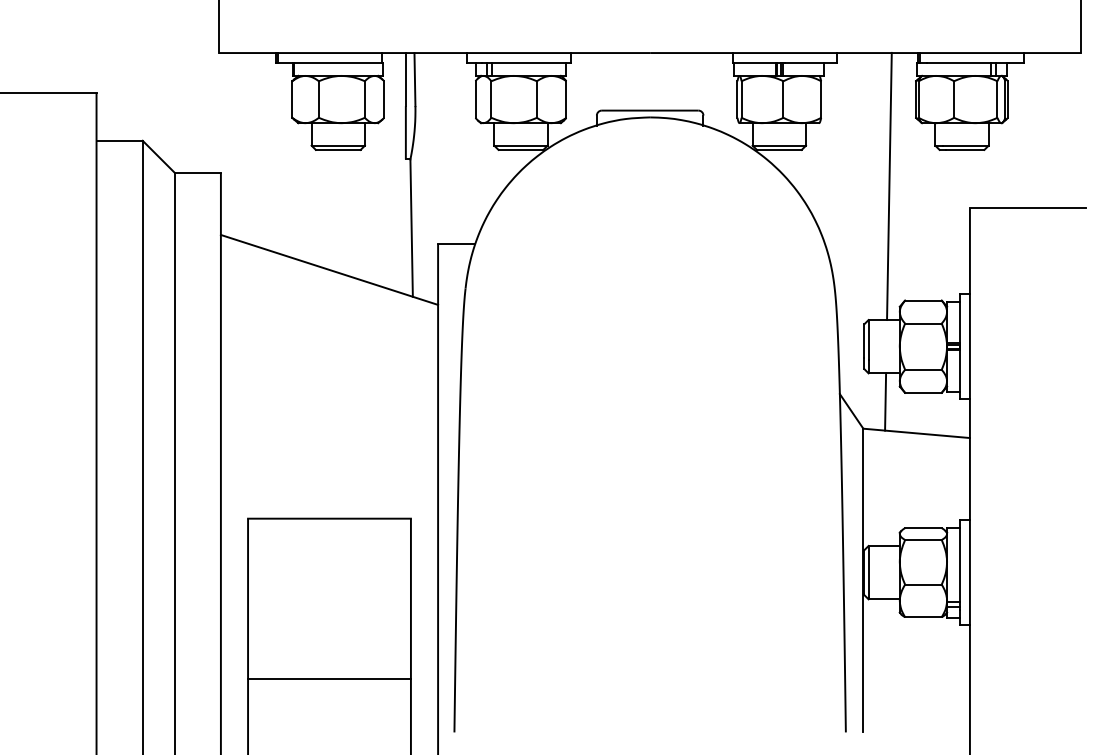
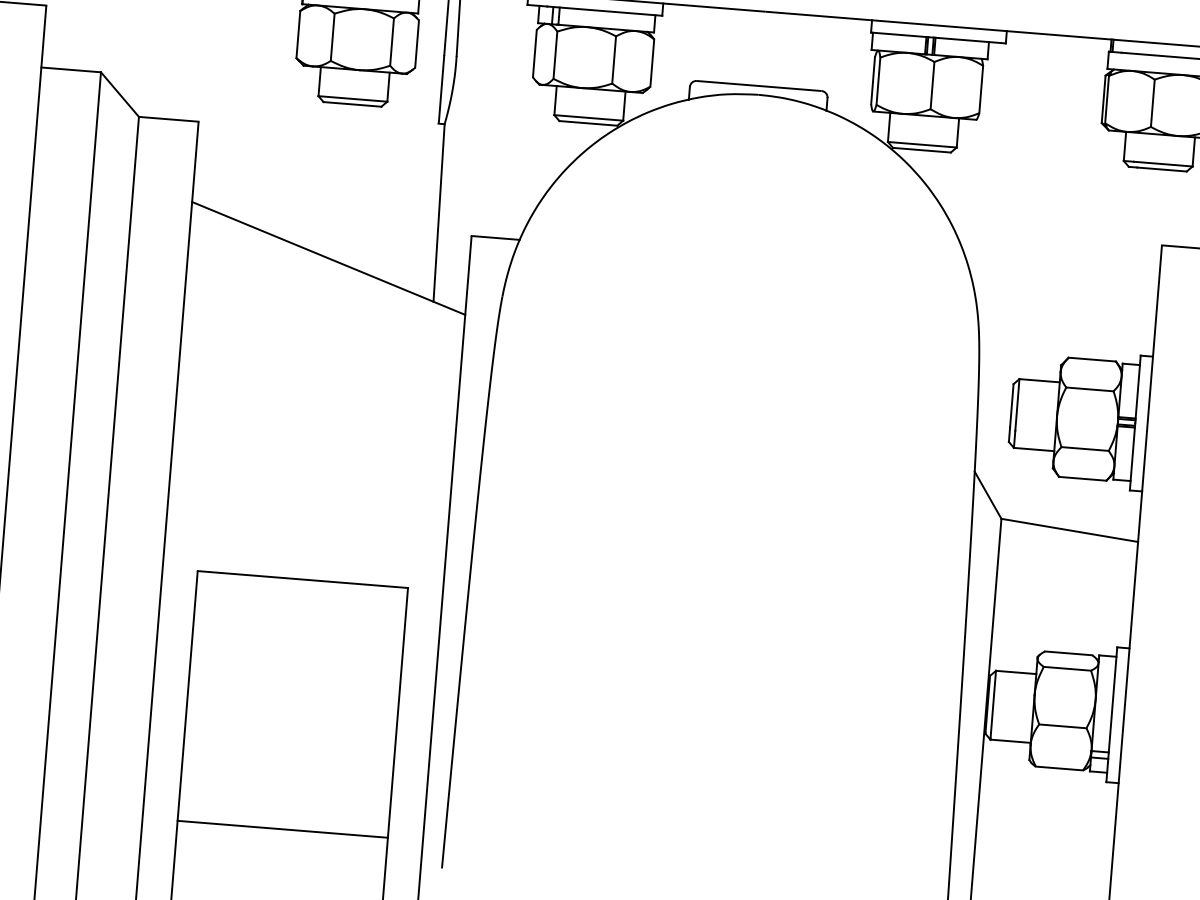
line: (889, 186) -> (1060, 208), removed
line: (885, 401) -> (1032, 486), removed
line: (329, 679) -> (282, 829), moved

